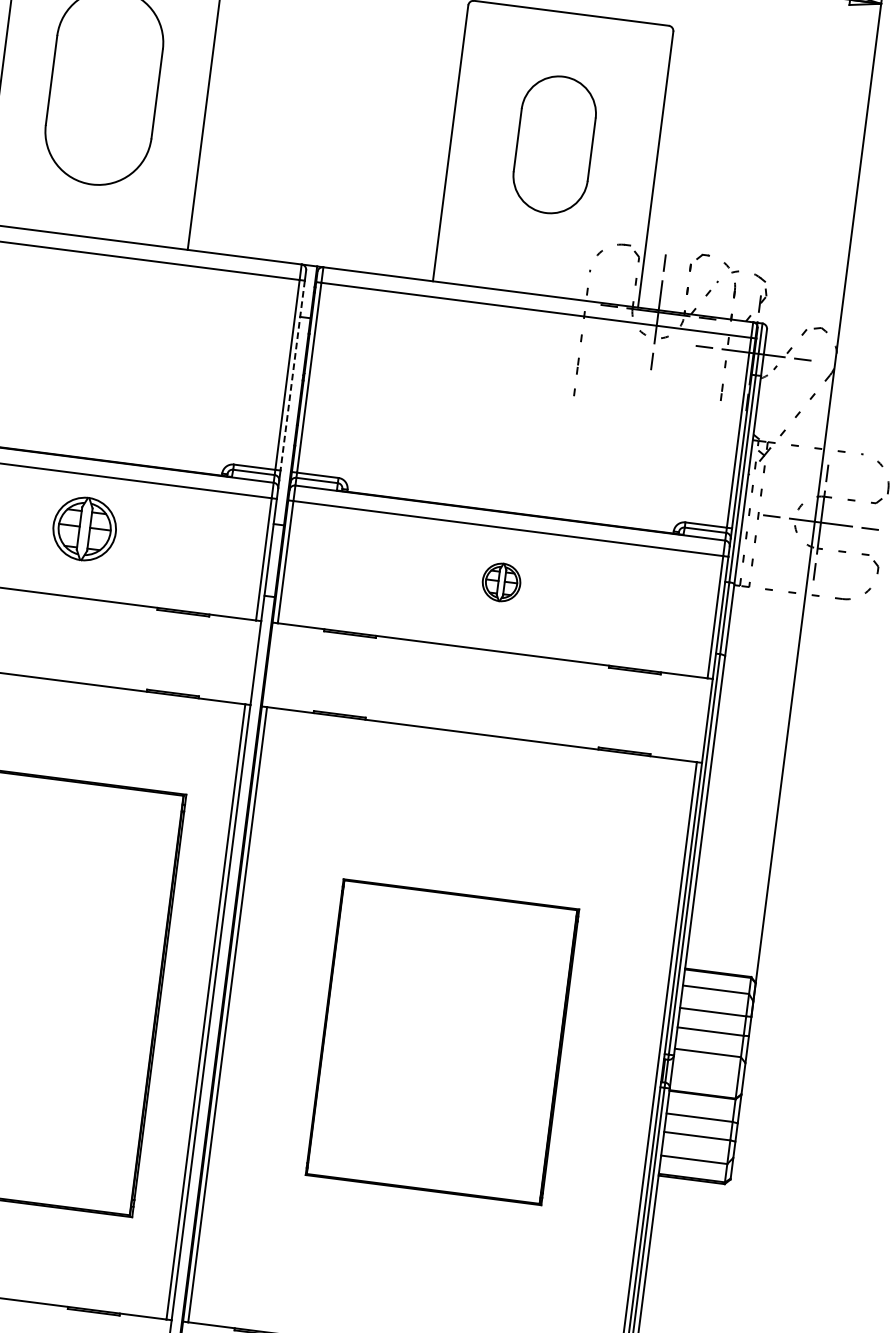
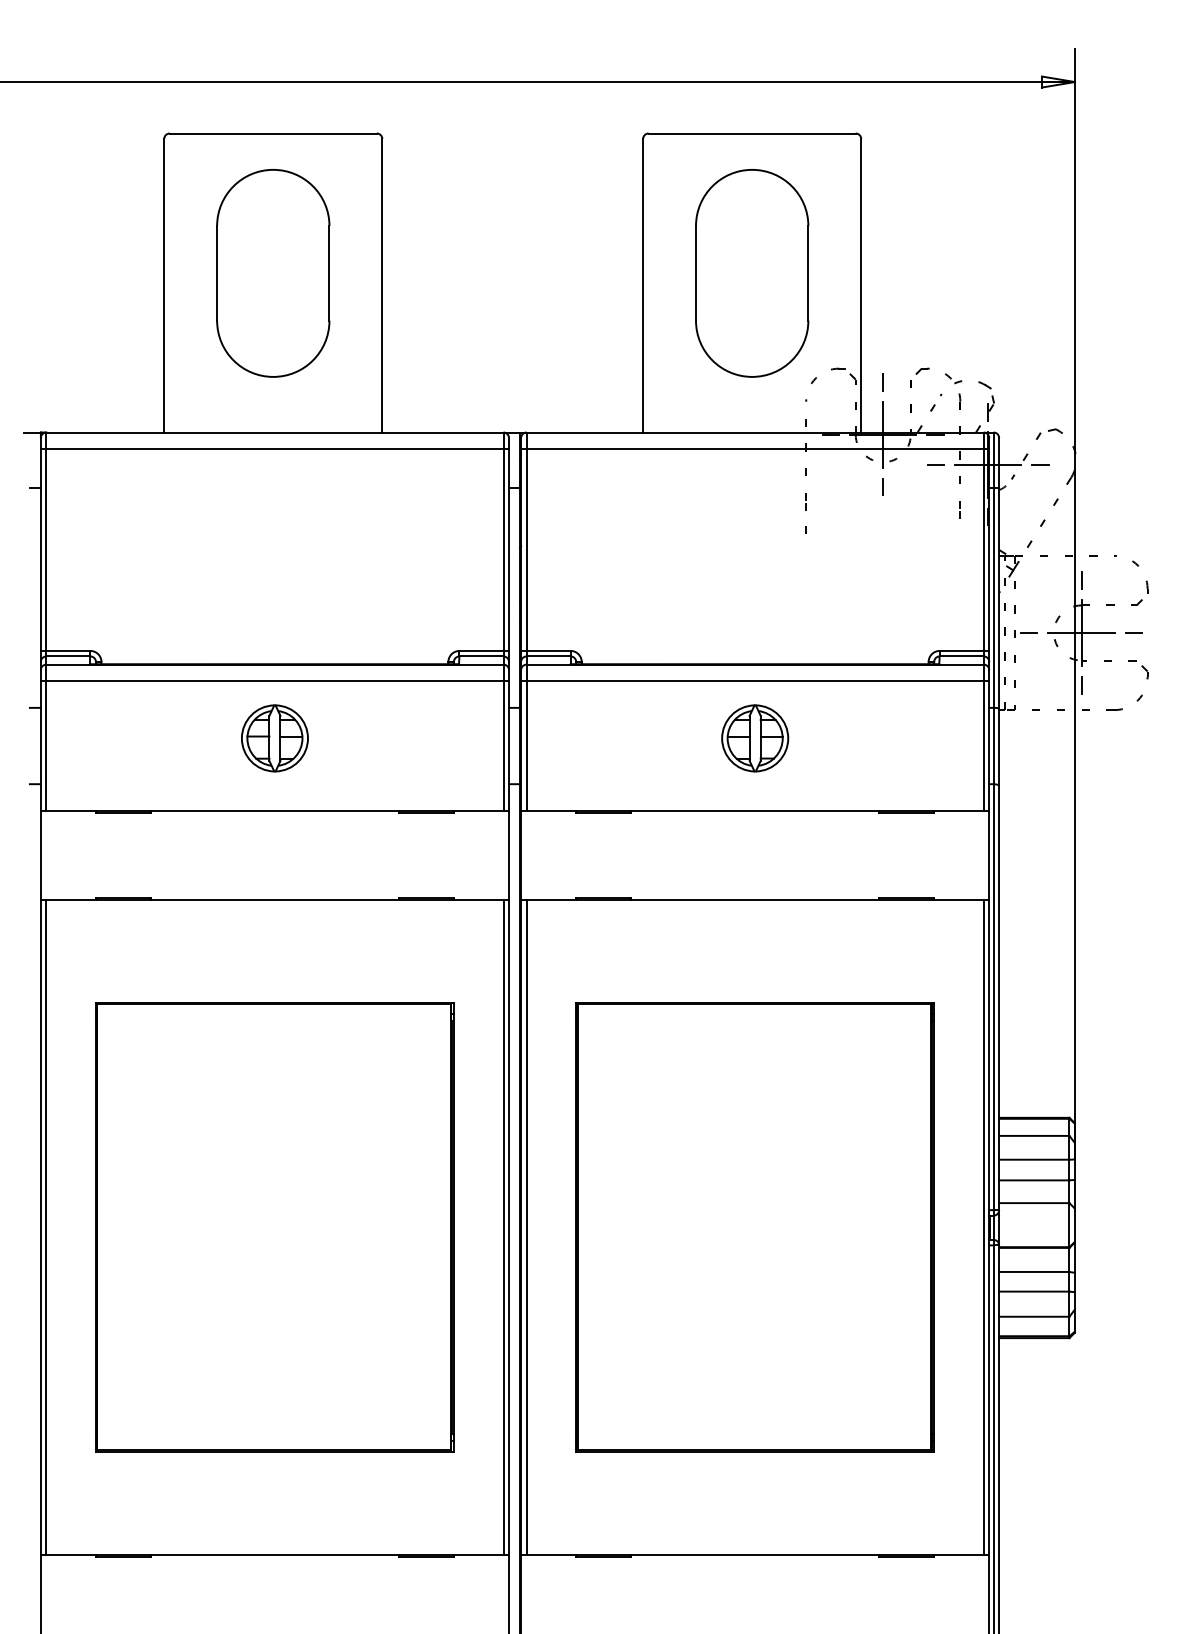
part: (554, 144) -> (752, 273), size x1.43
line: (293, 376) -> (509, 550), dashed -> solid
part: (84, 529) -> (274, 738), moved
part: (501, 582) -> (755, 738), size x1.67
part: (441, 1042) -> (754, 1227), size x1.43

